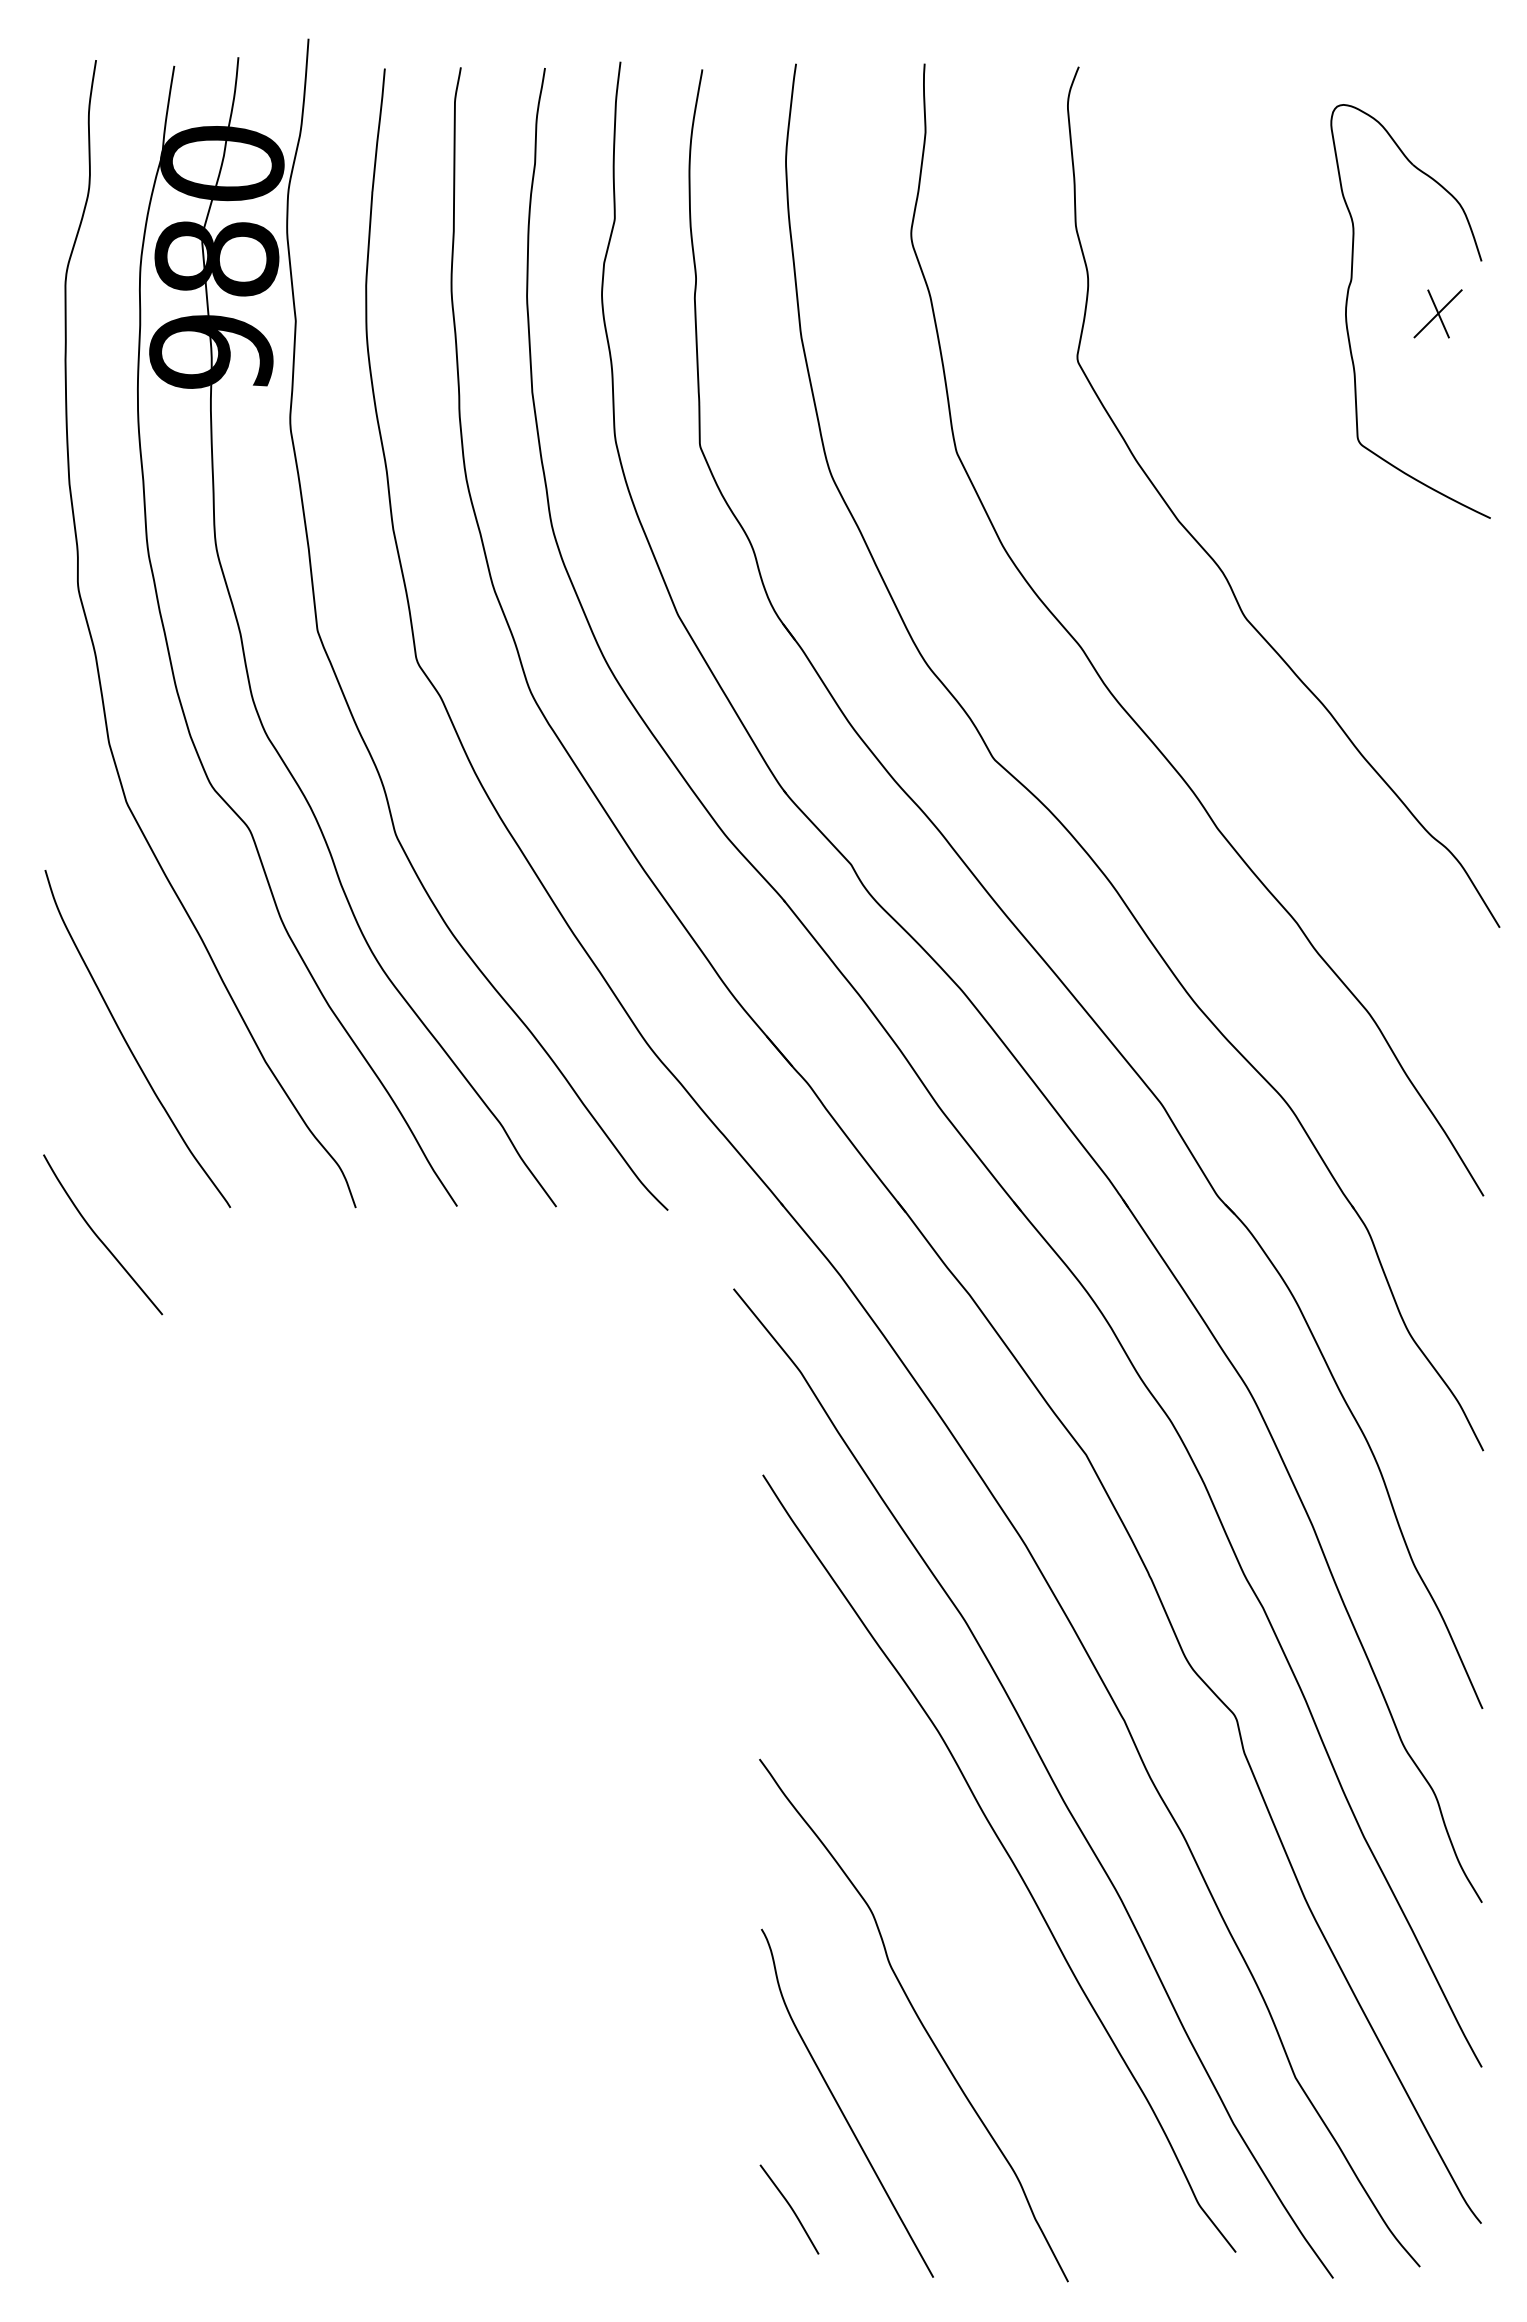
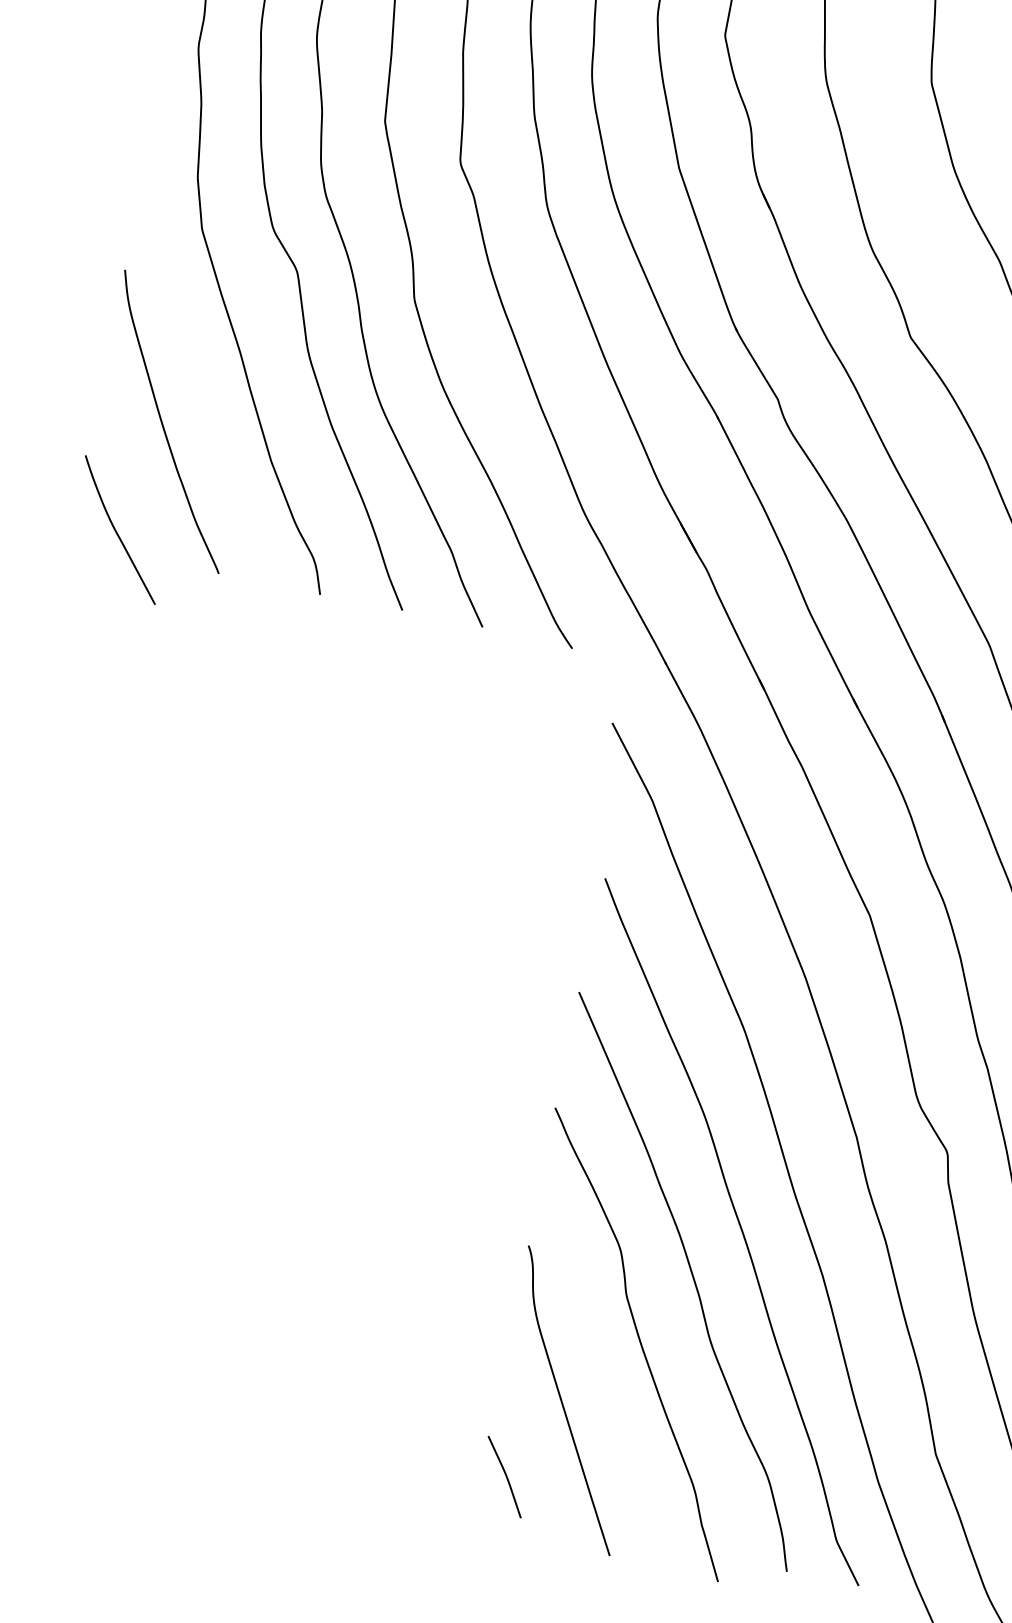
curve: (99, 1237) -> (117, 531), moved
curve: (964, 1928) -> (692, 1278), added

